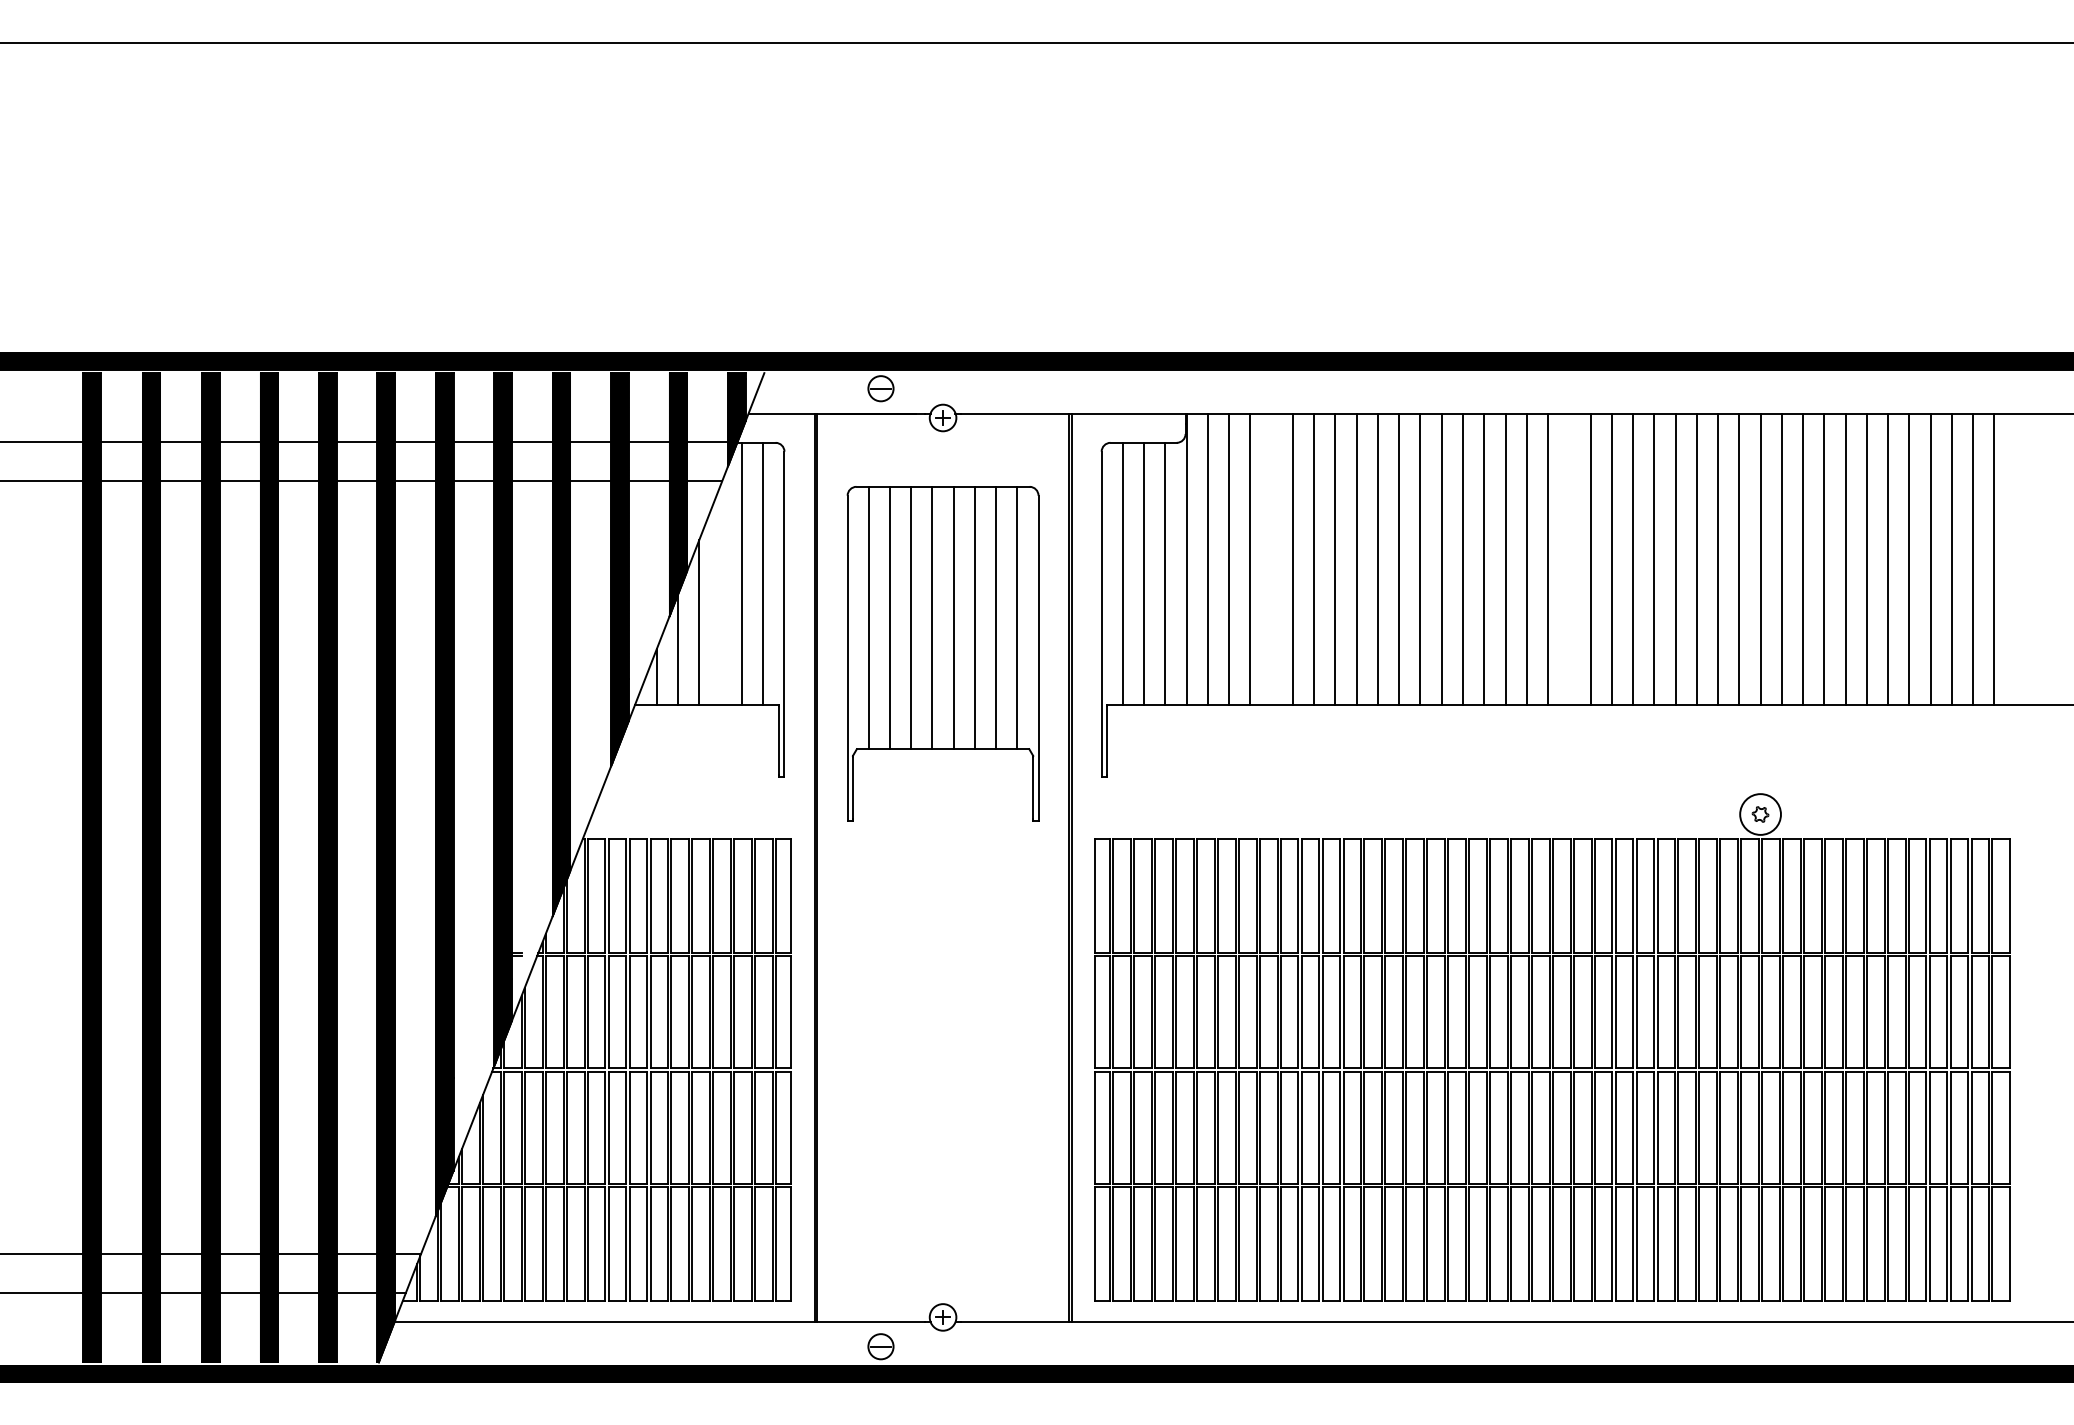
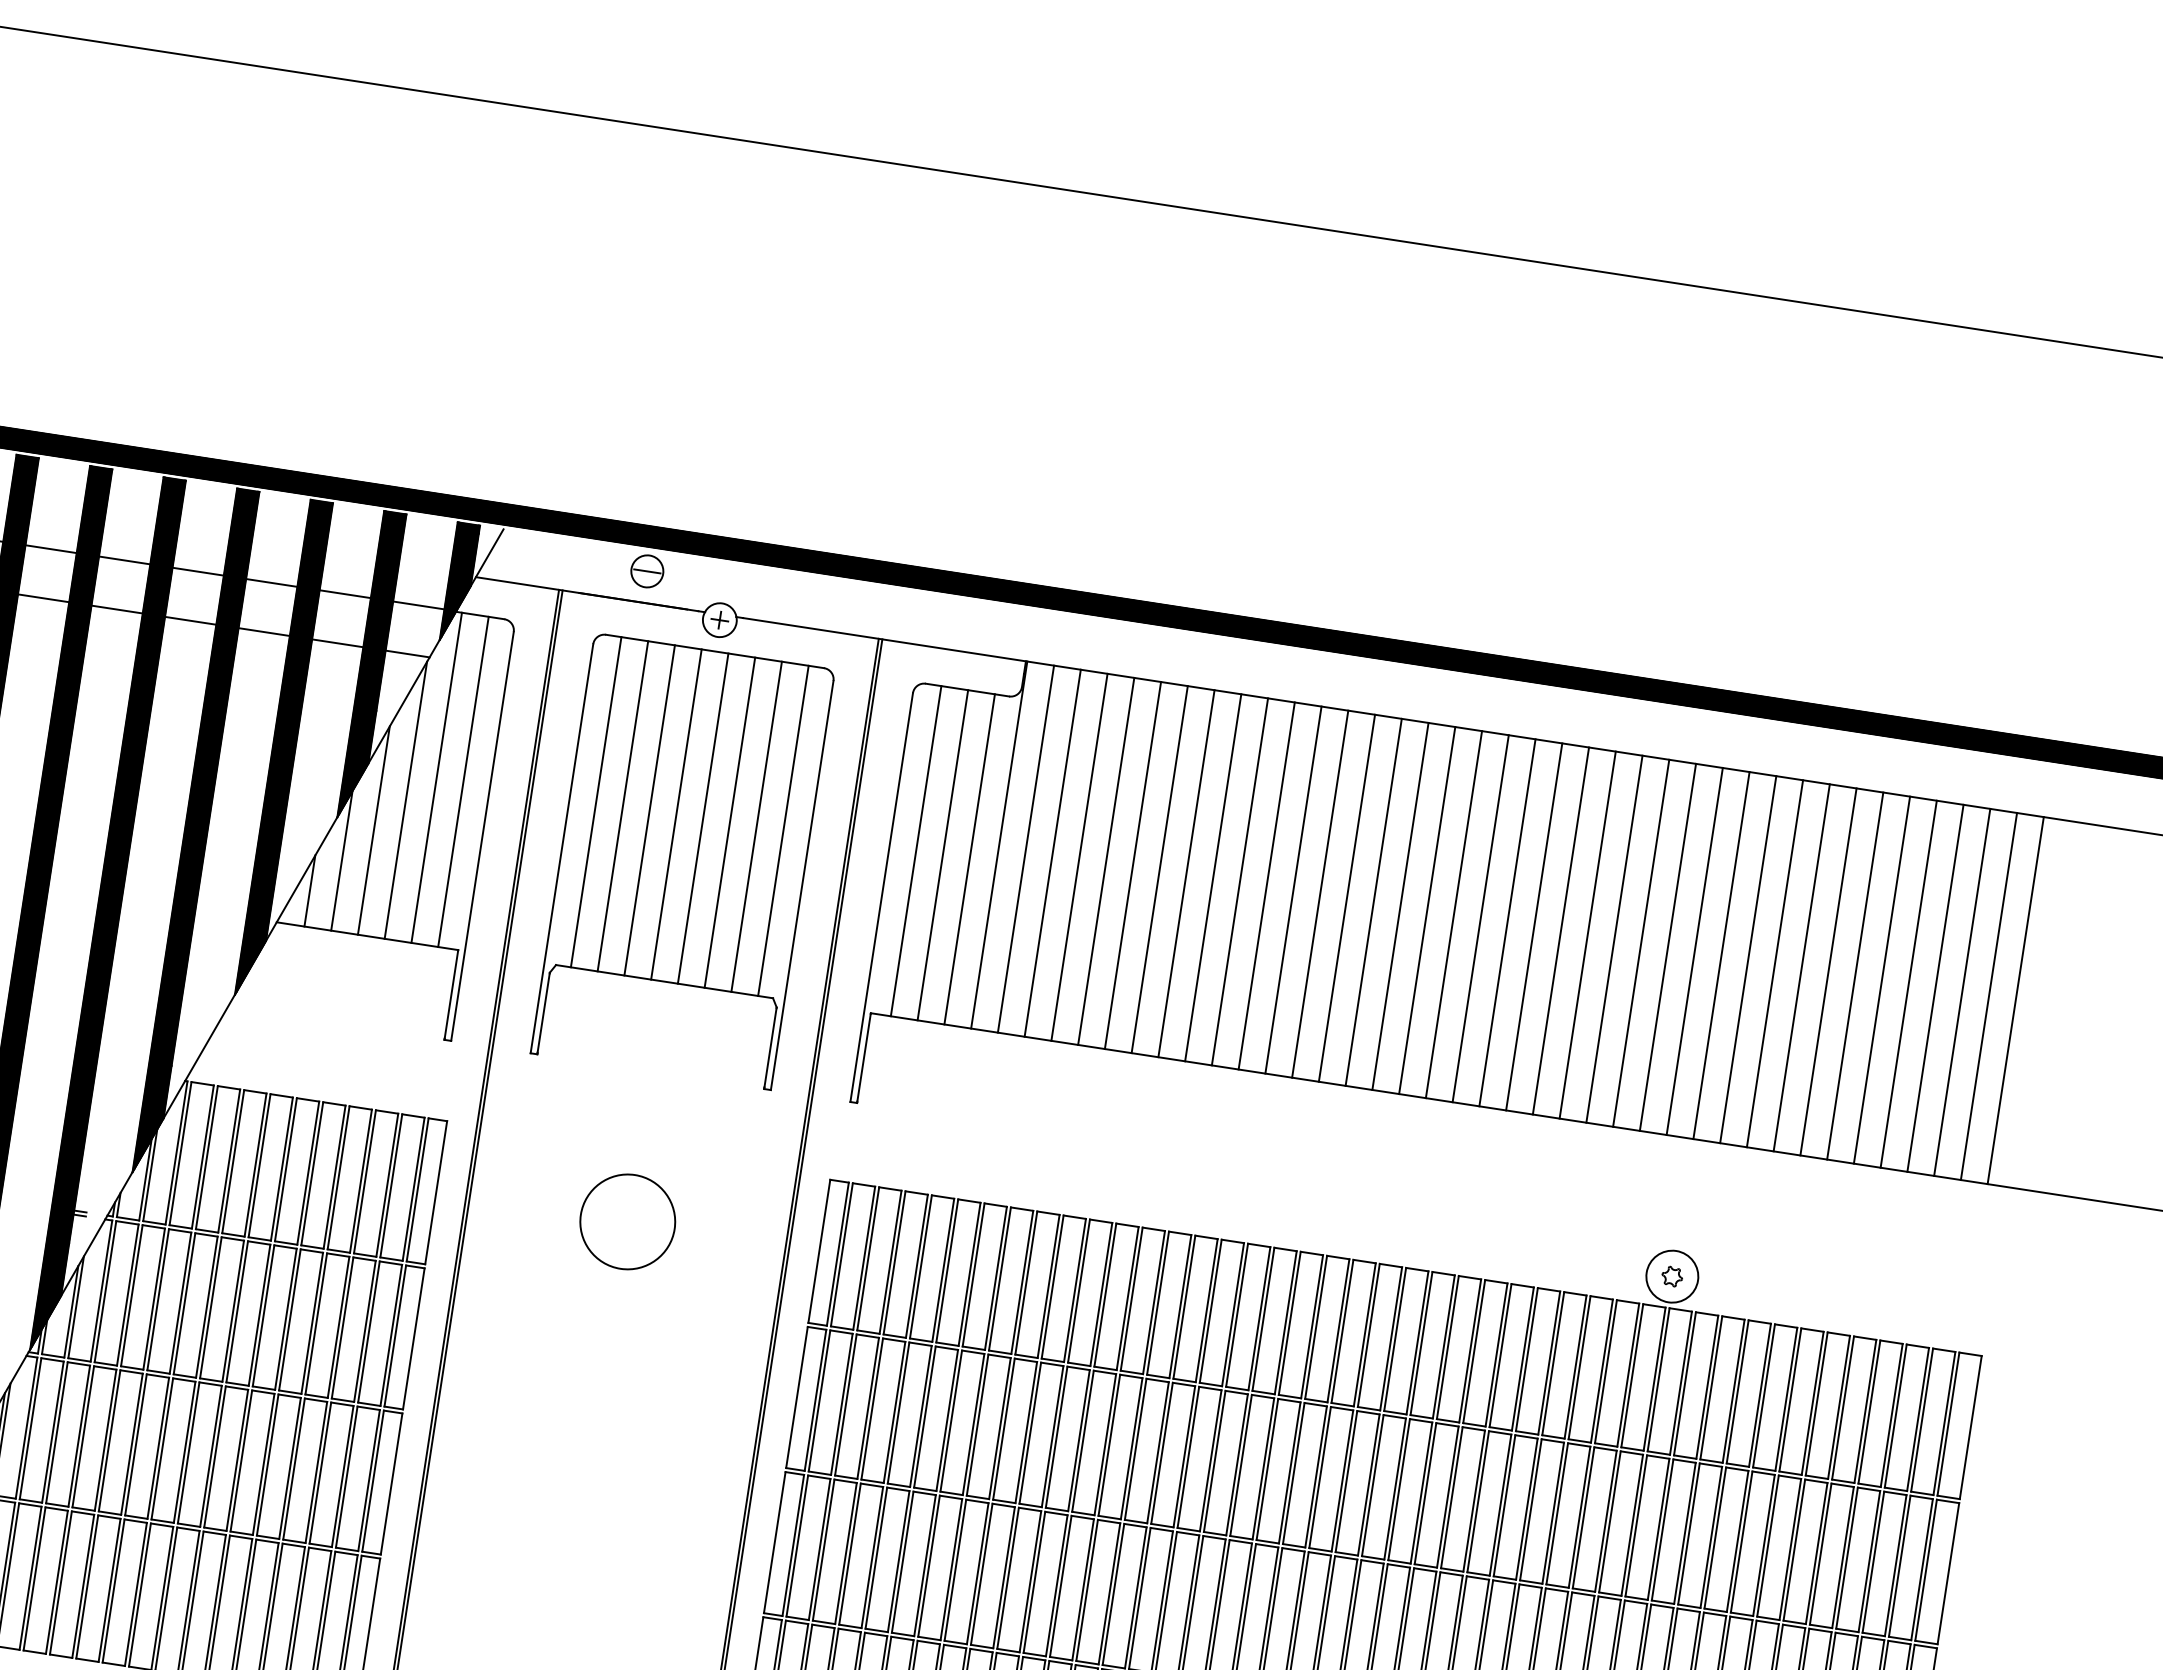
line: (1271, 559) -> (1105, 861), added
line: (1569, 559) -> (1480, 918), added
line: (720, 595) -> (405, 800), added
part: (942, 653) -> (682, 861), moved
circle: (942, 896) -> (626, 1222), added

